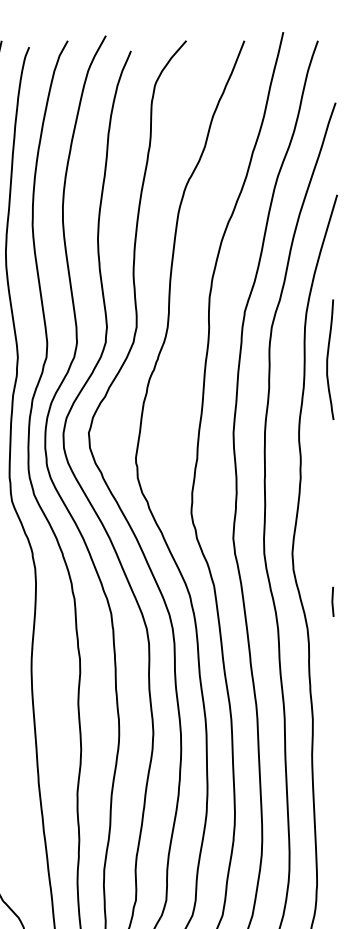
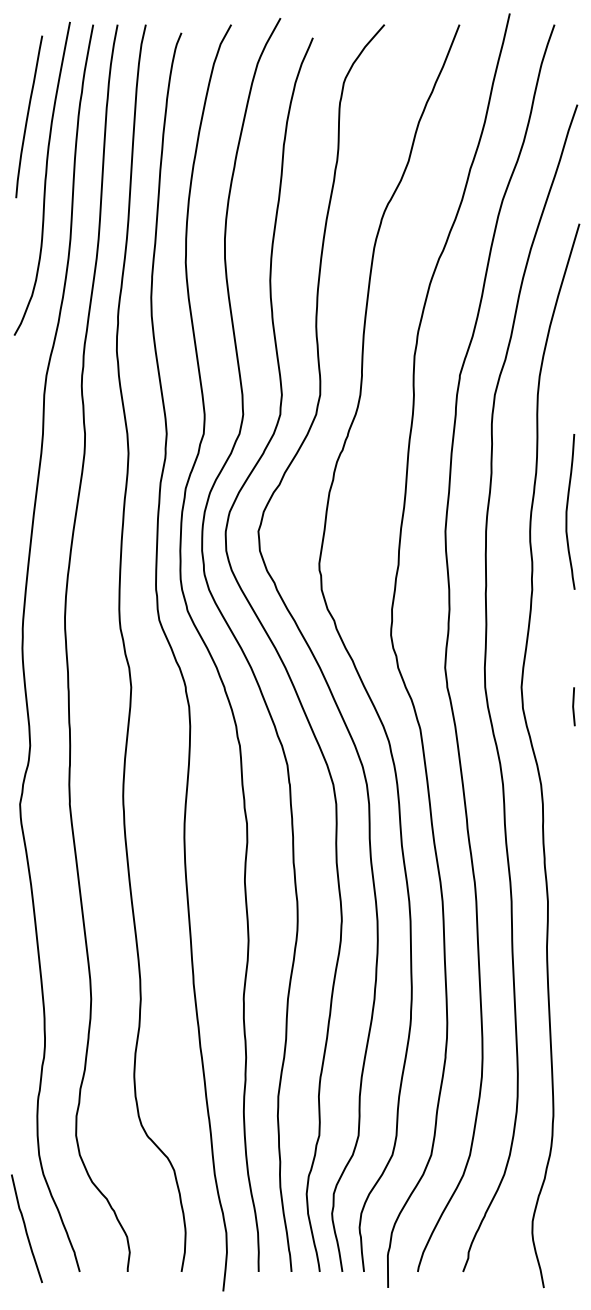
curve: (327, 359) -> (567, 511), moved
line: (332, 601) -> (573, 706), moved

